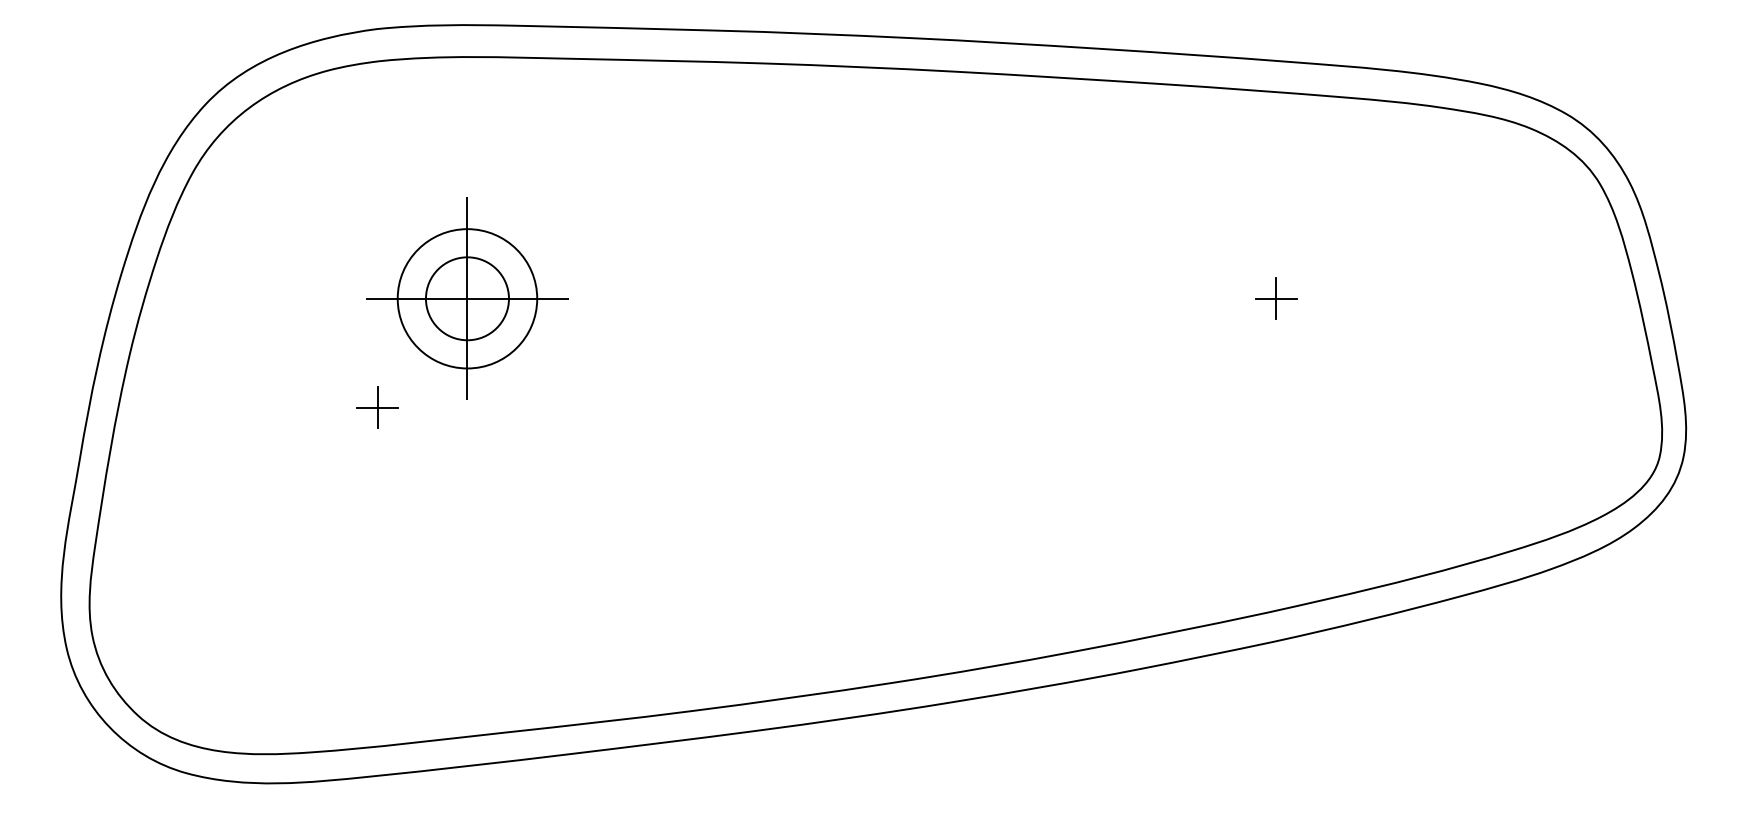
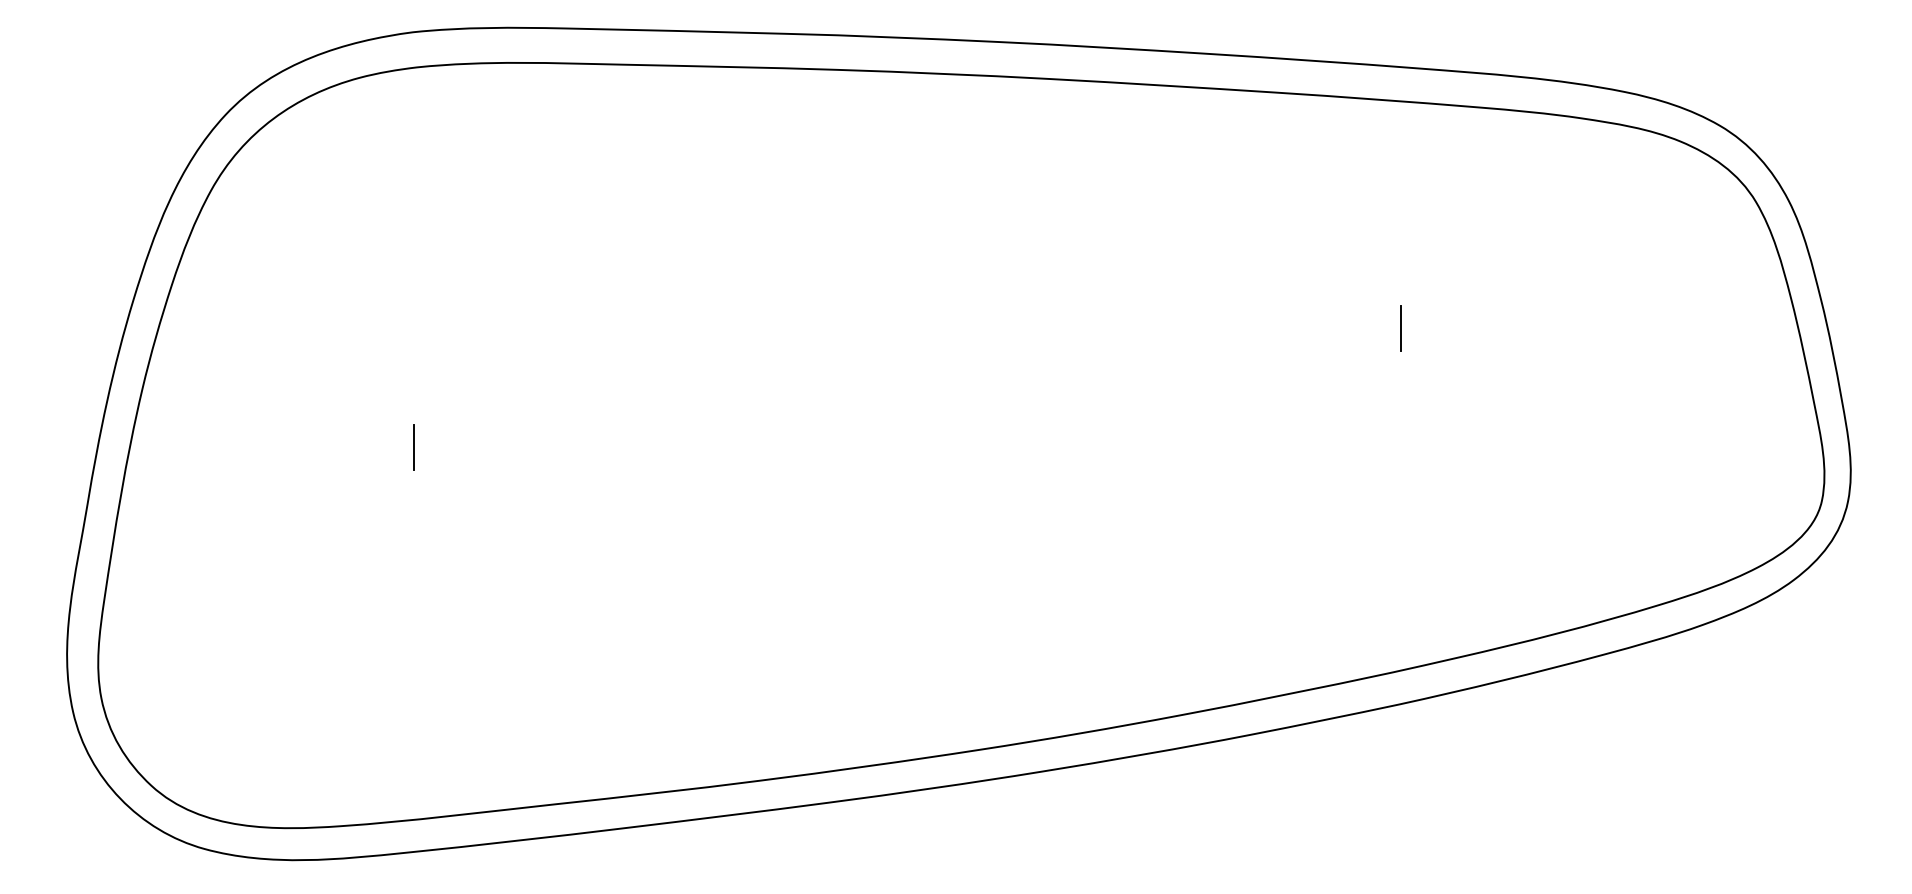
part: (467, 298) -> (513, 327), removed
line: (1276, 298) -> (1401, 327), removed
line: (377, 407) -> (414, 447), removed

